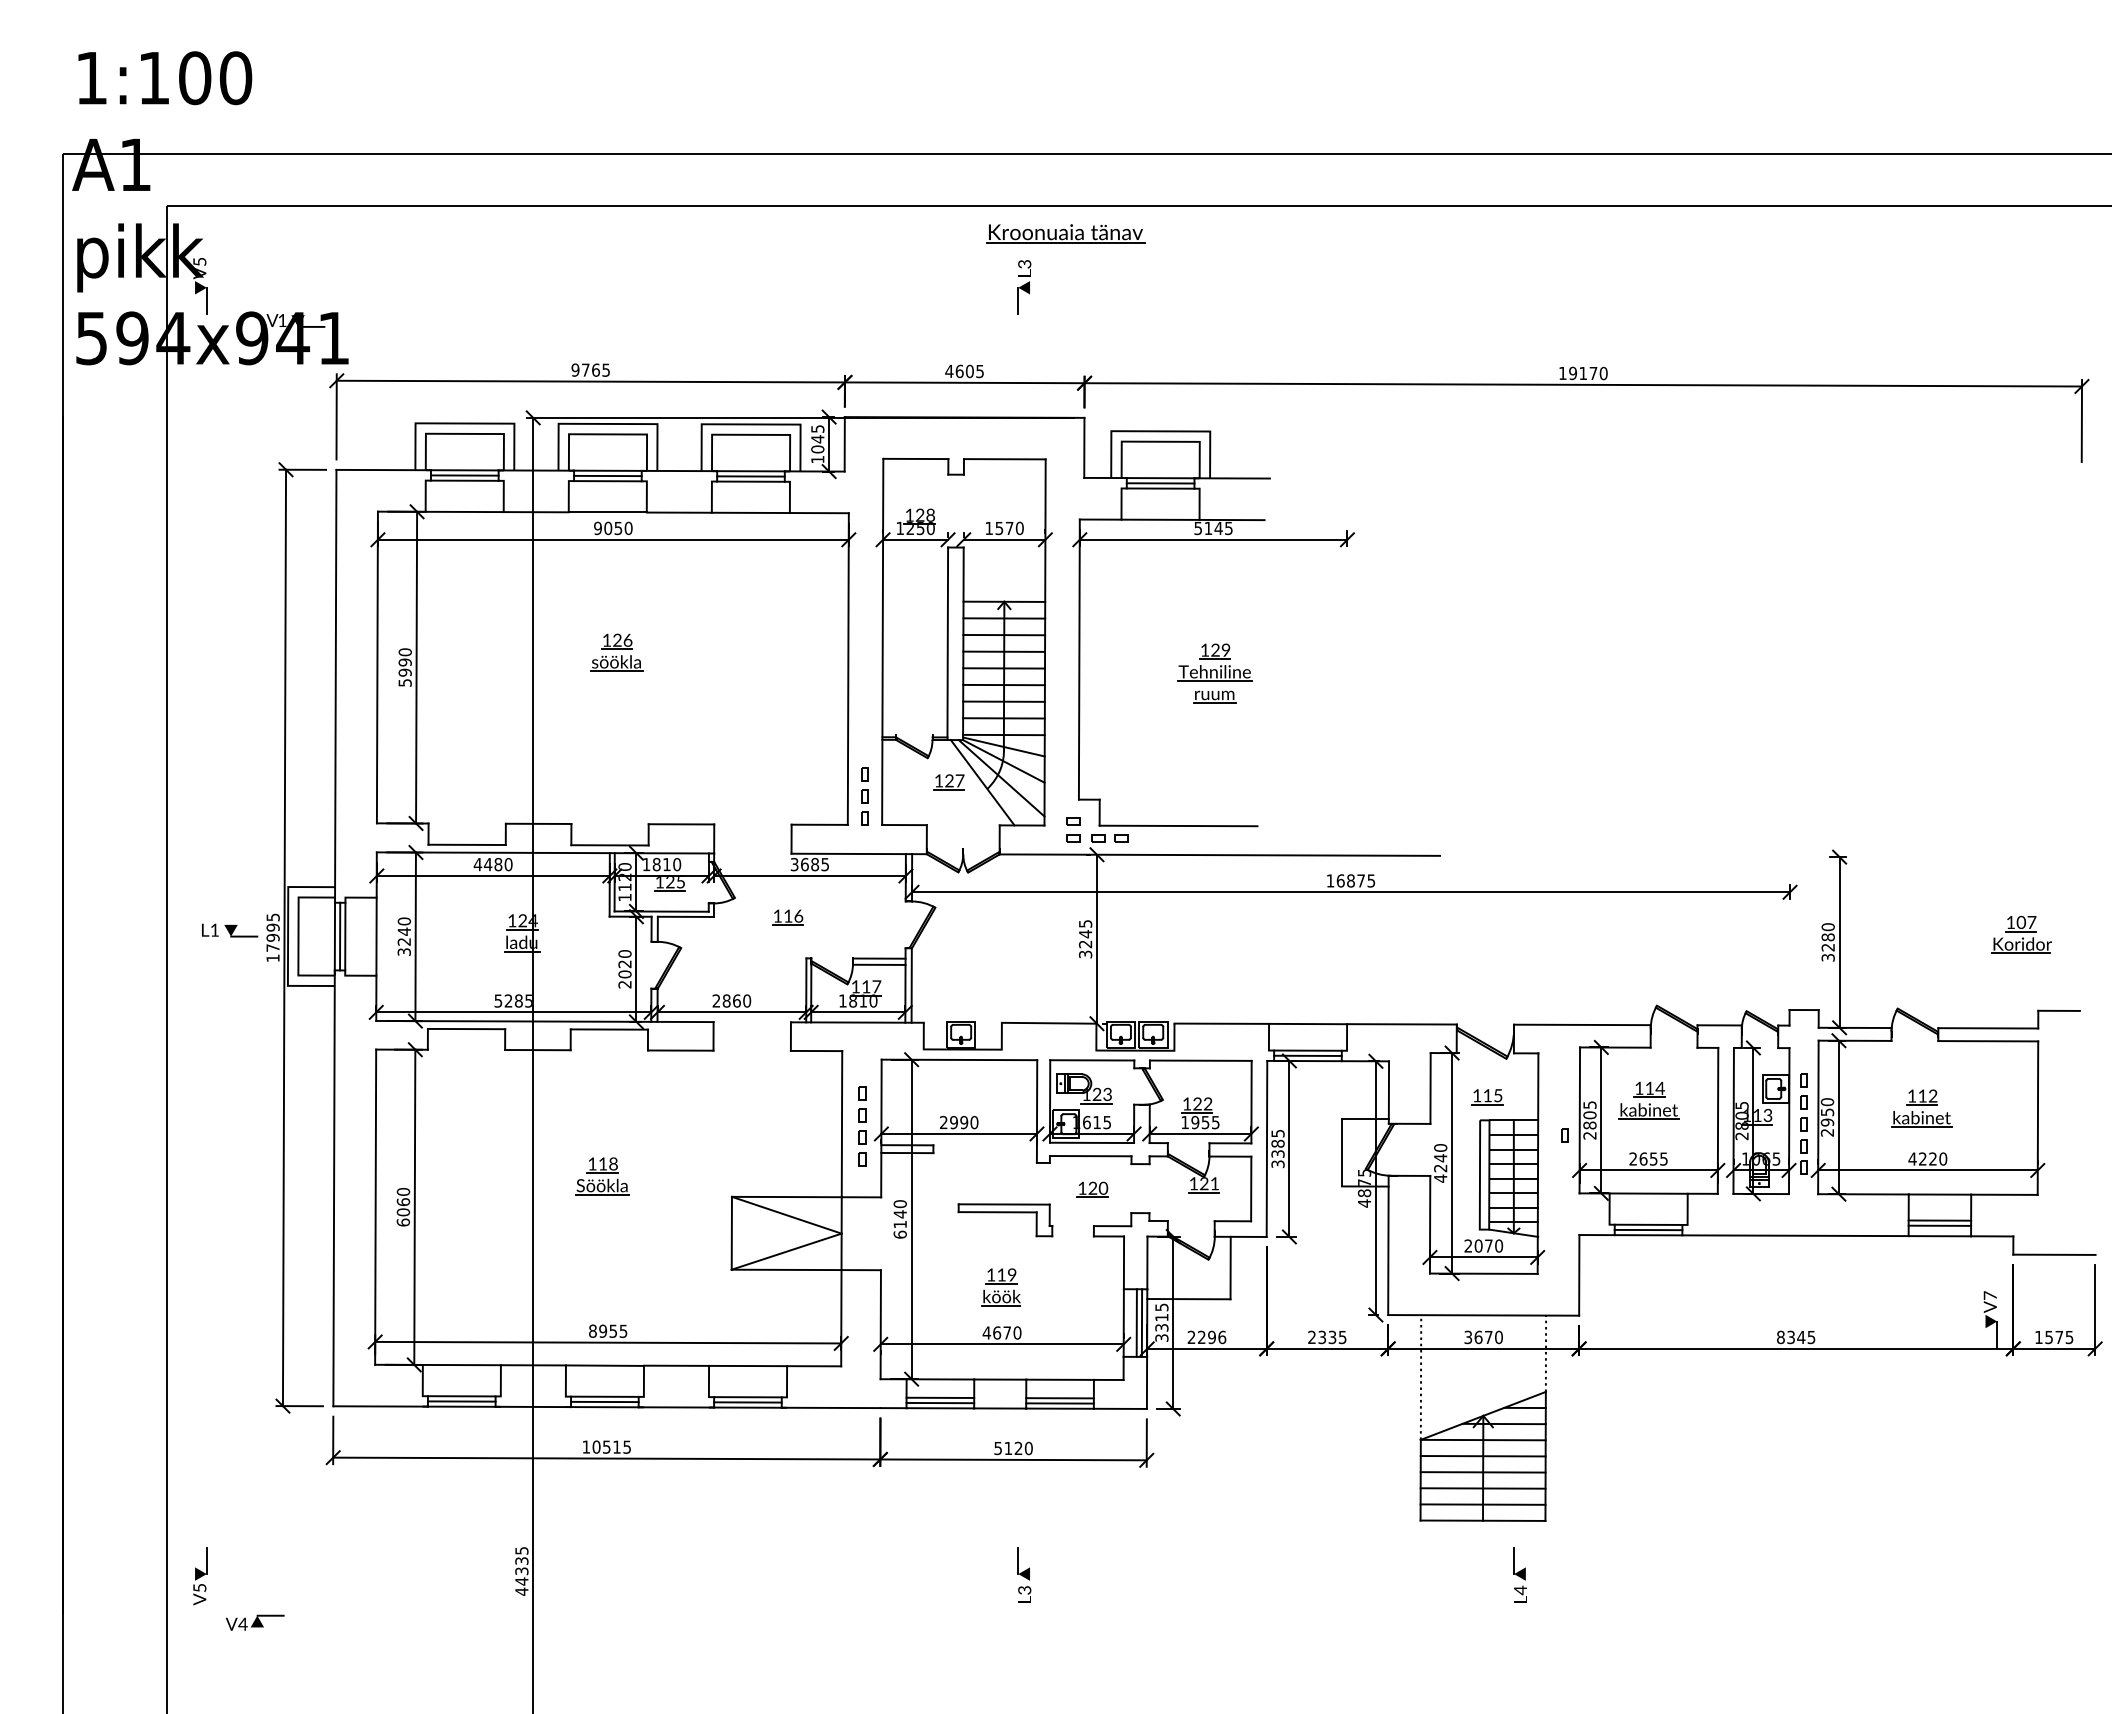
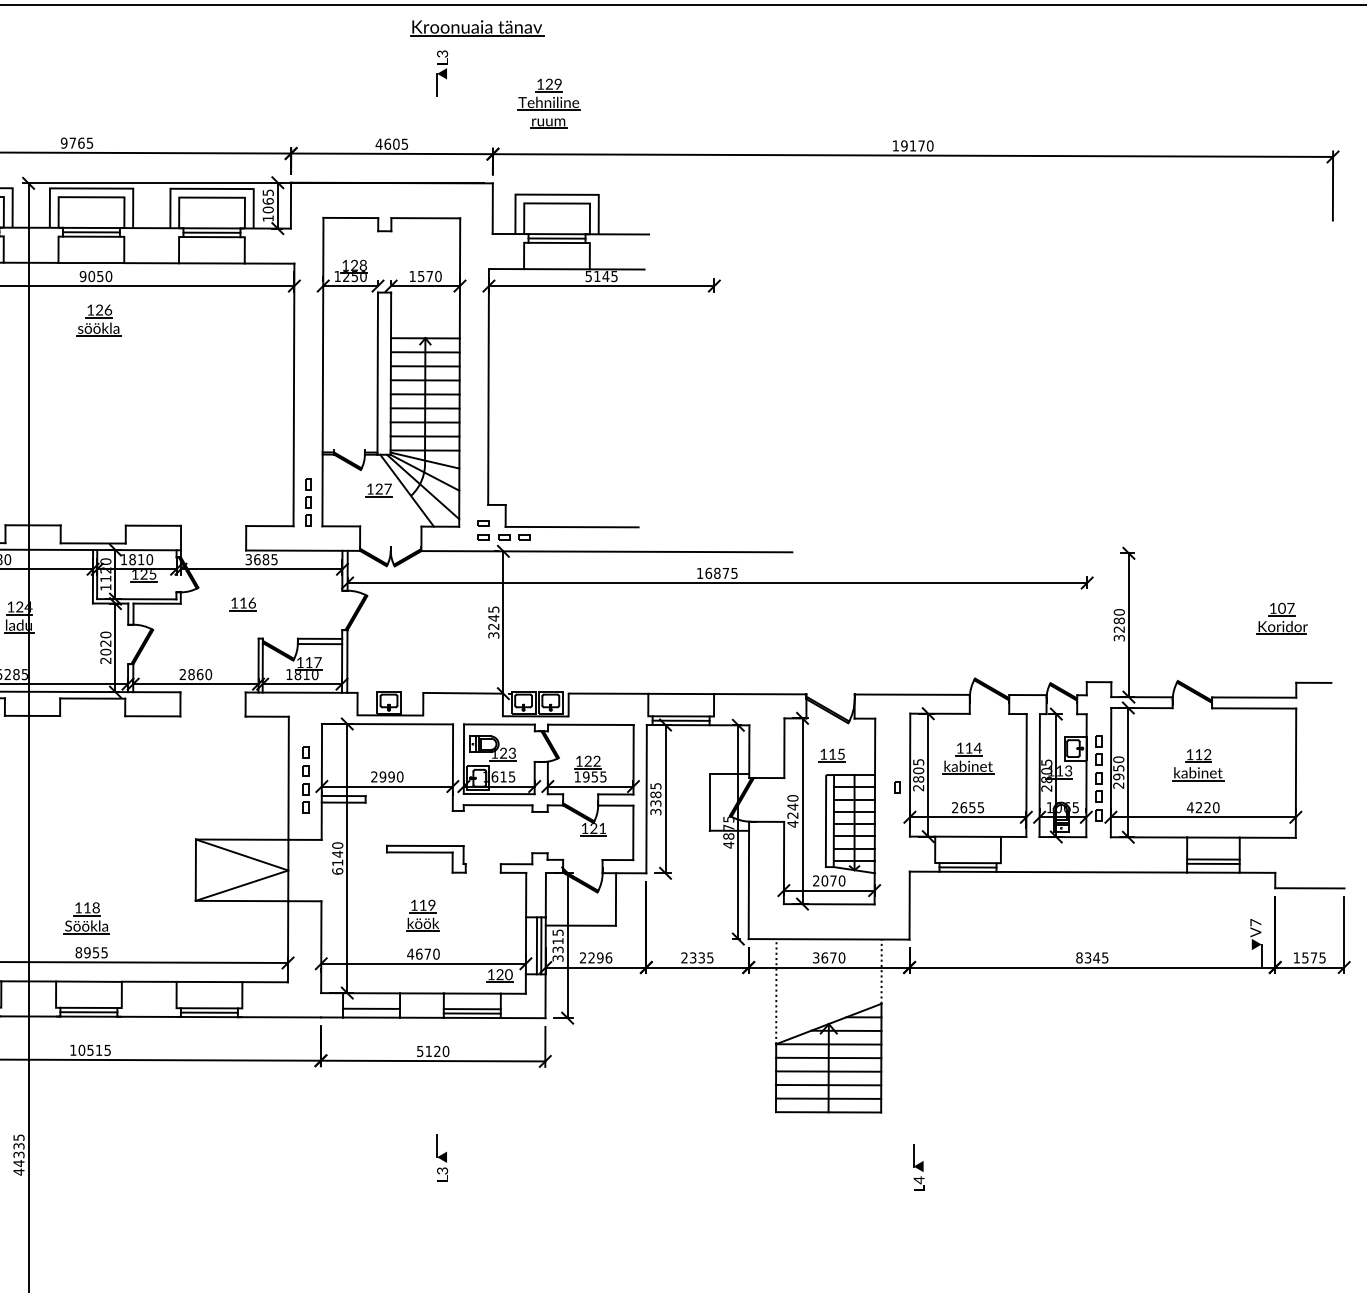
text: (817, 439) -> (268, 201), 1045 -> 1065
part: (616, 652) -> (98, 320), moved
part: (1214, 673) -> (548, 103), moved
part: (602, 1176) -> (86, 918), moved
part: (1092, 1189) -> (499, 975), moved
line: (940, 1402) -> (371, 1012), removed
part: (1519, 1574) -> (918, 1166), moved

